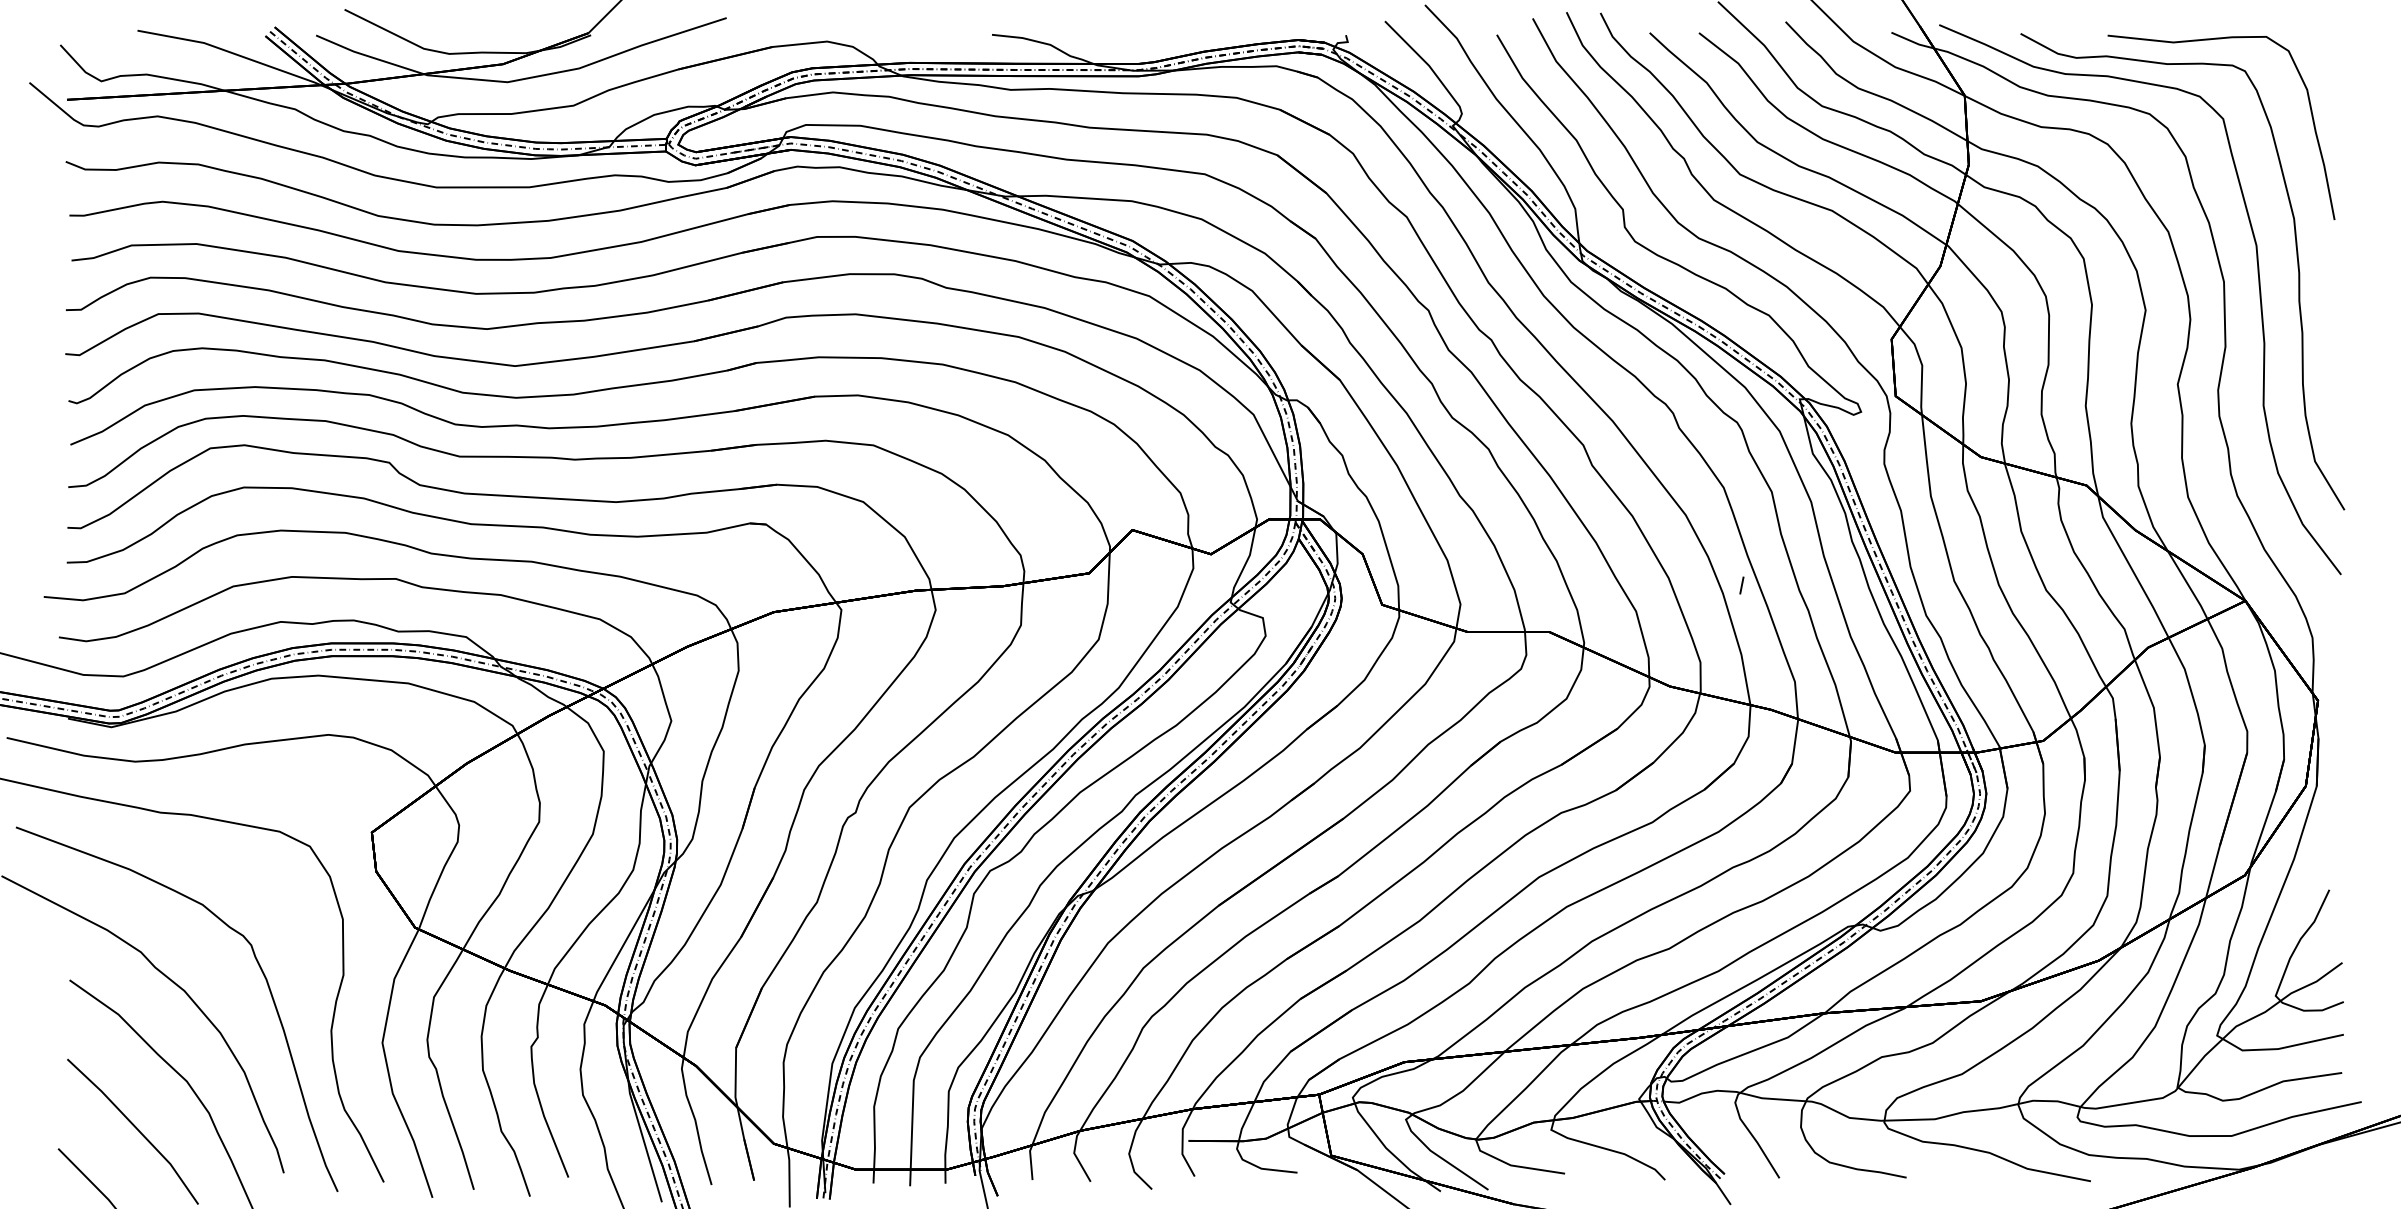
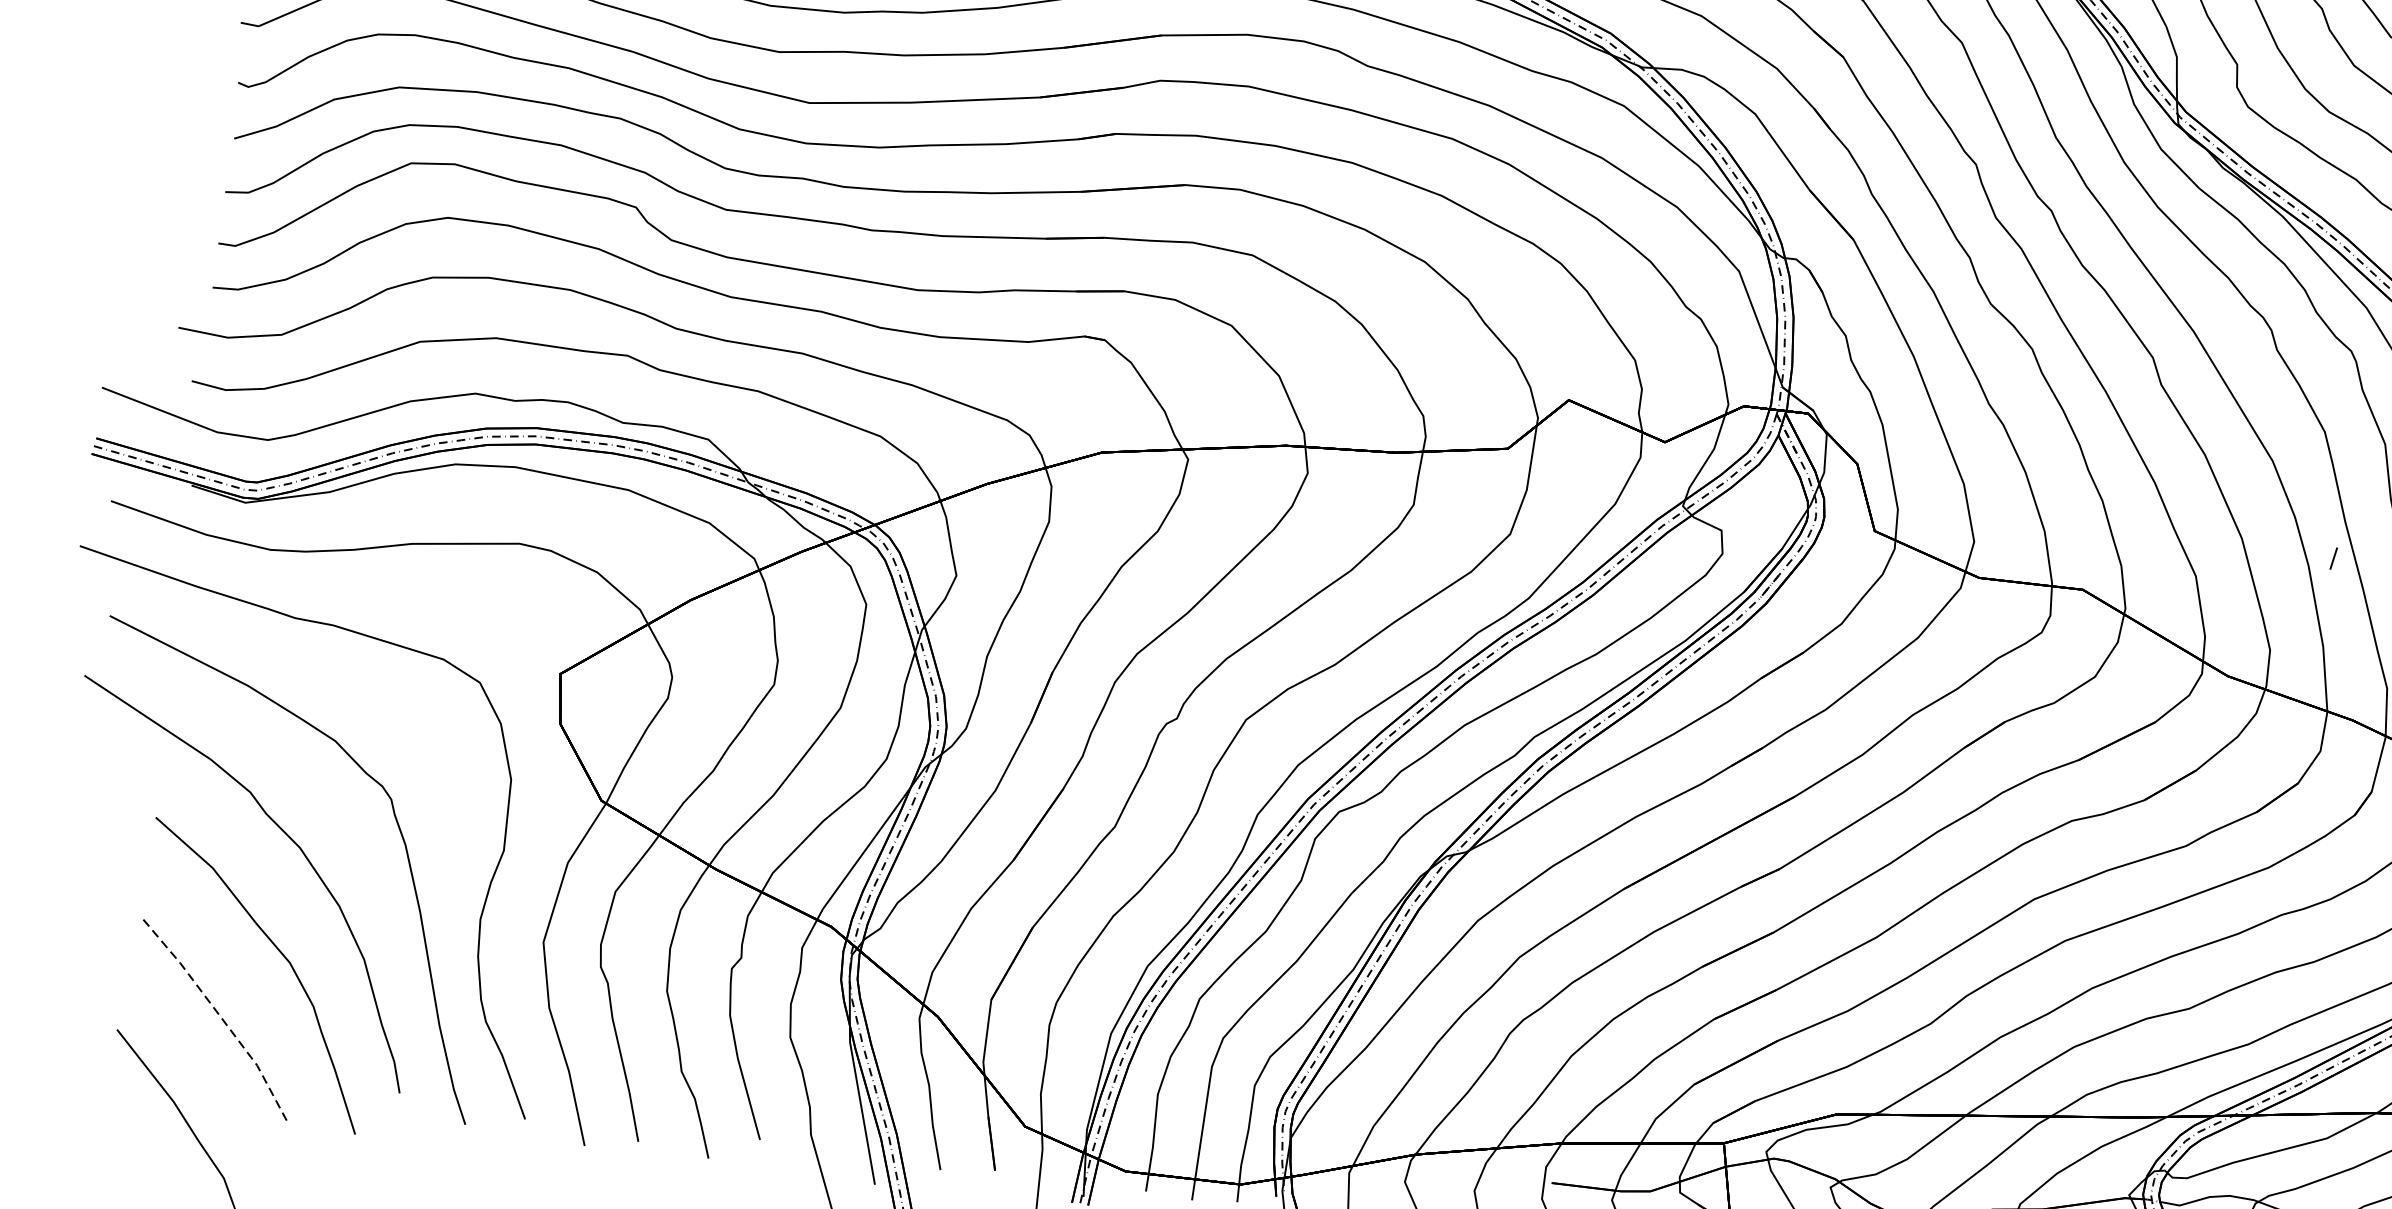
line: (136, 1128) -> (219, 1015), solid -> dashed

